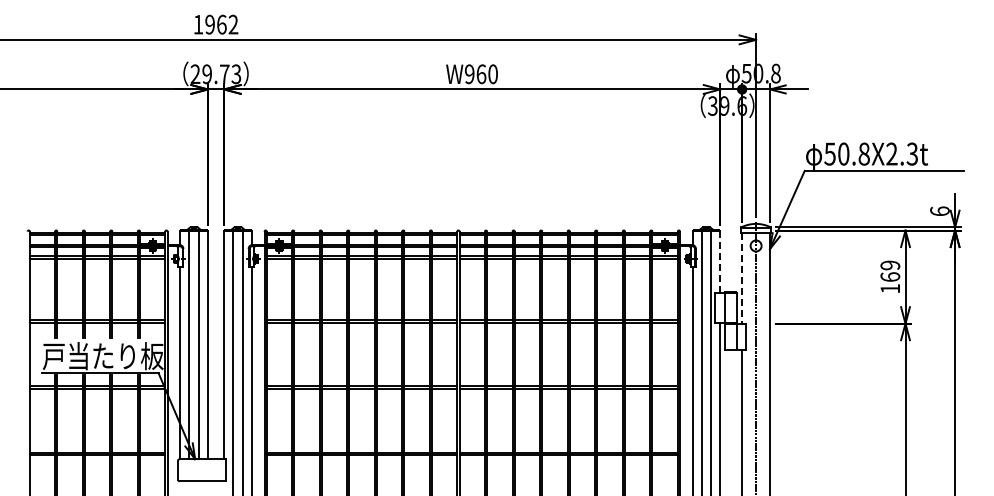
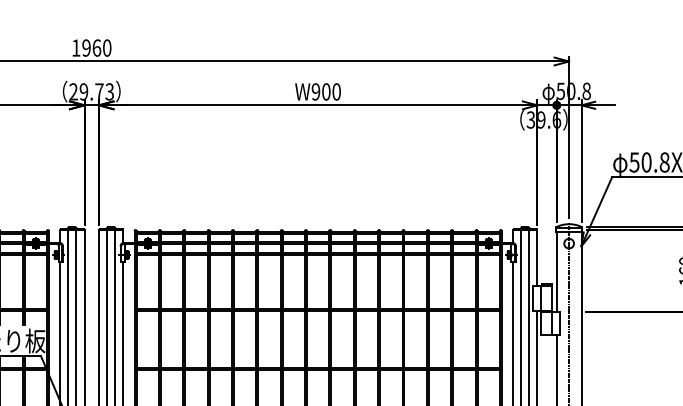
text: (233, 24) -> (107, 47), 1962 -> 1960
text: (481, 74) -> (326, 92), W960 -> W900
line: (720, 261) -> (537, 257), dashed -> solid
line: (742, 278) -> (557, 272), dashed -> solid

